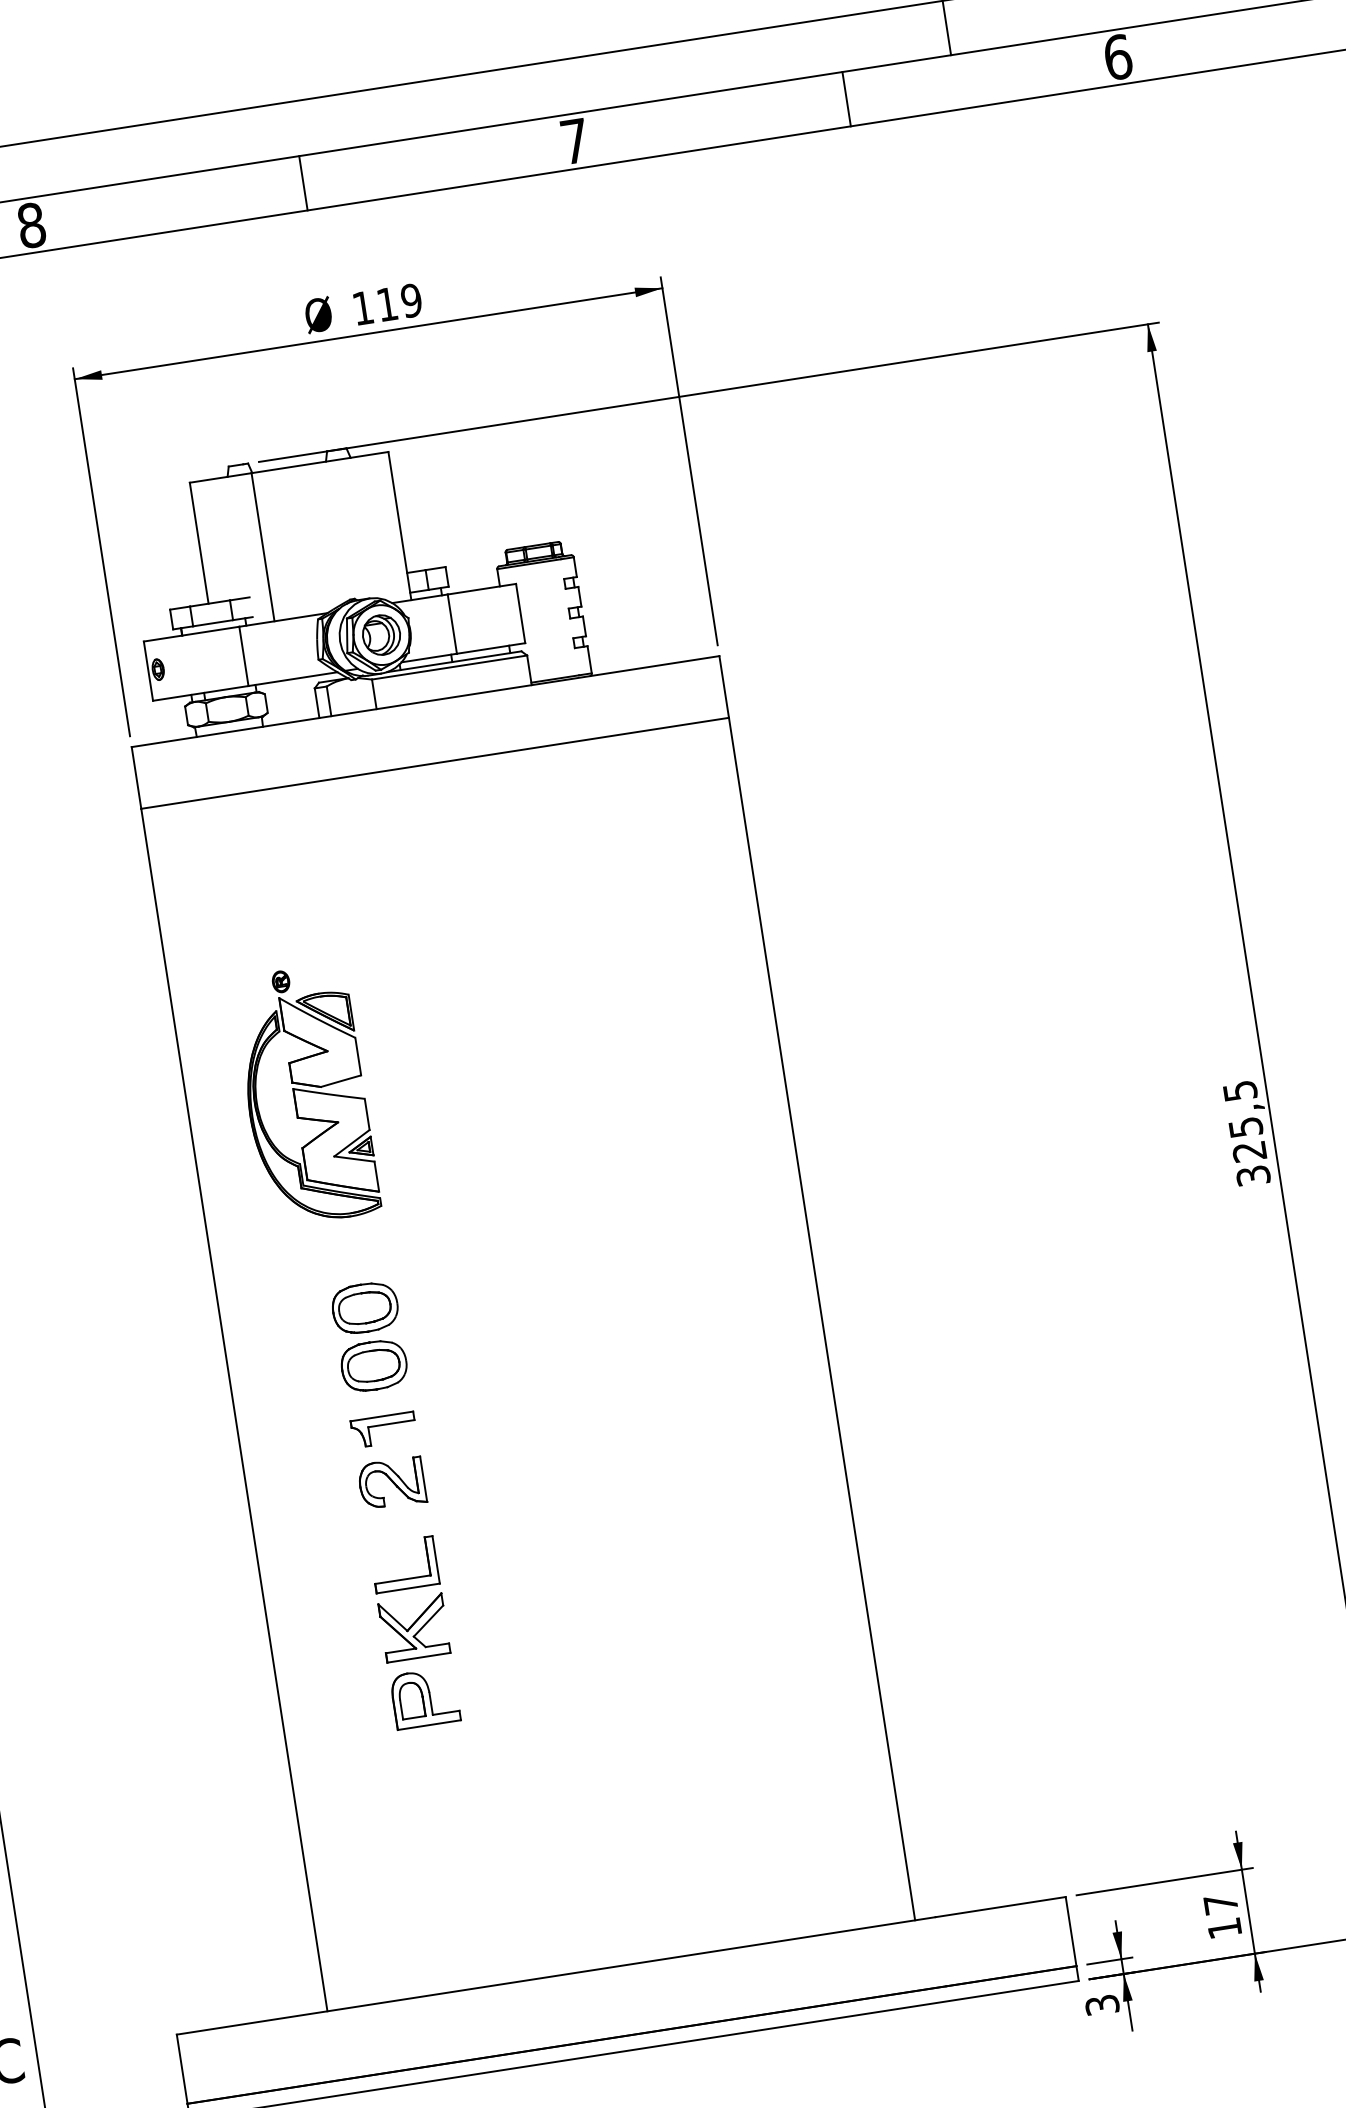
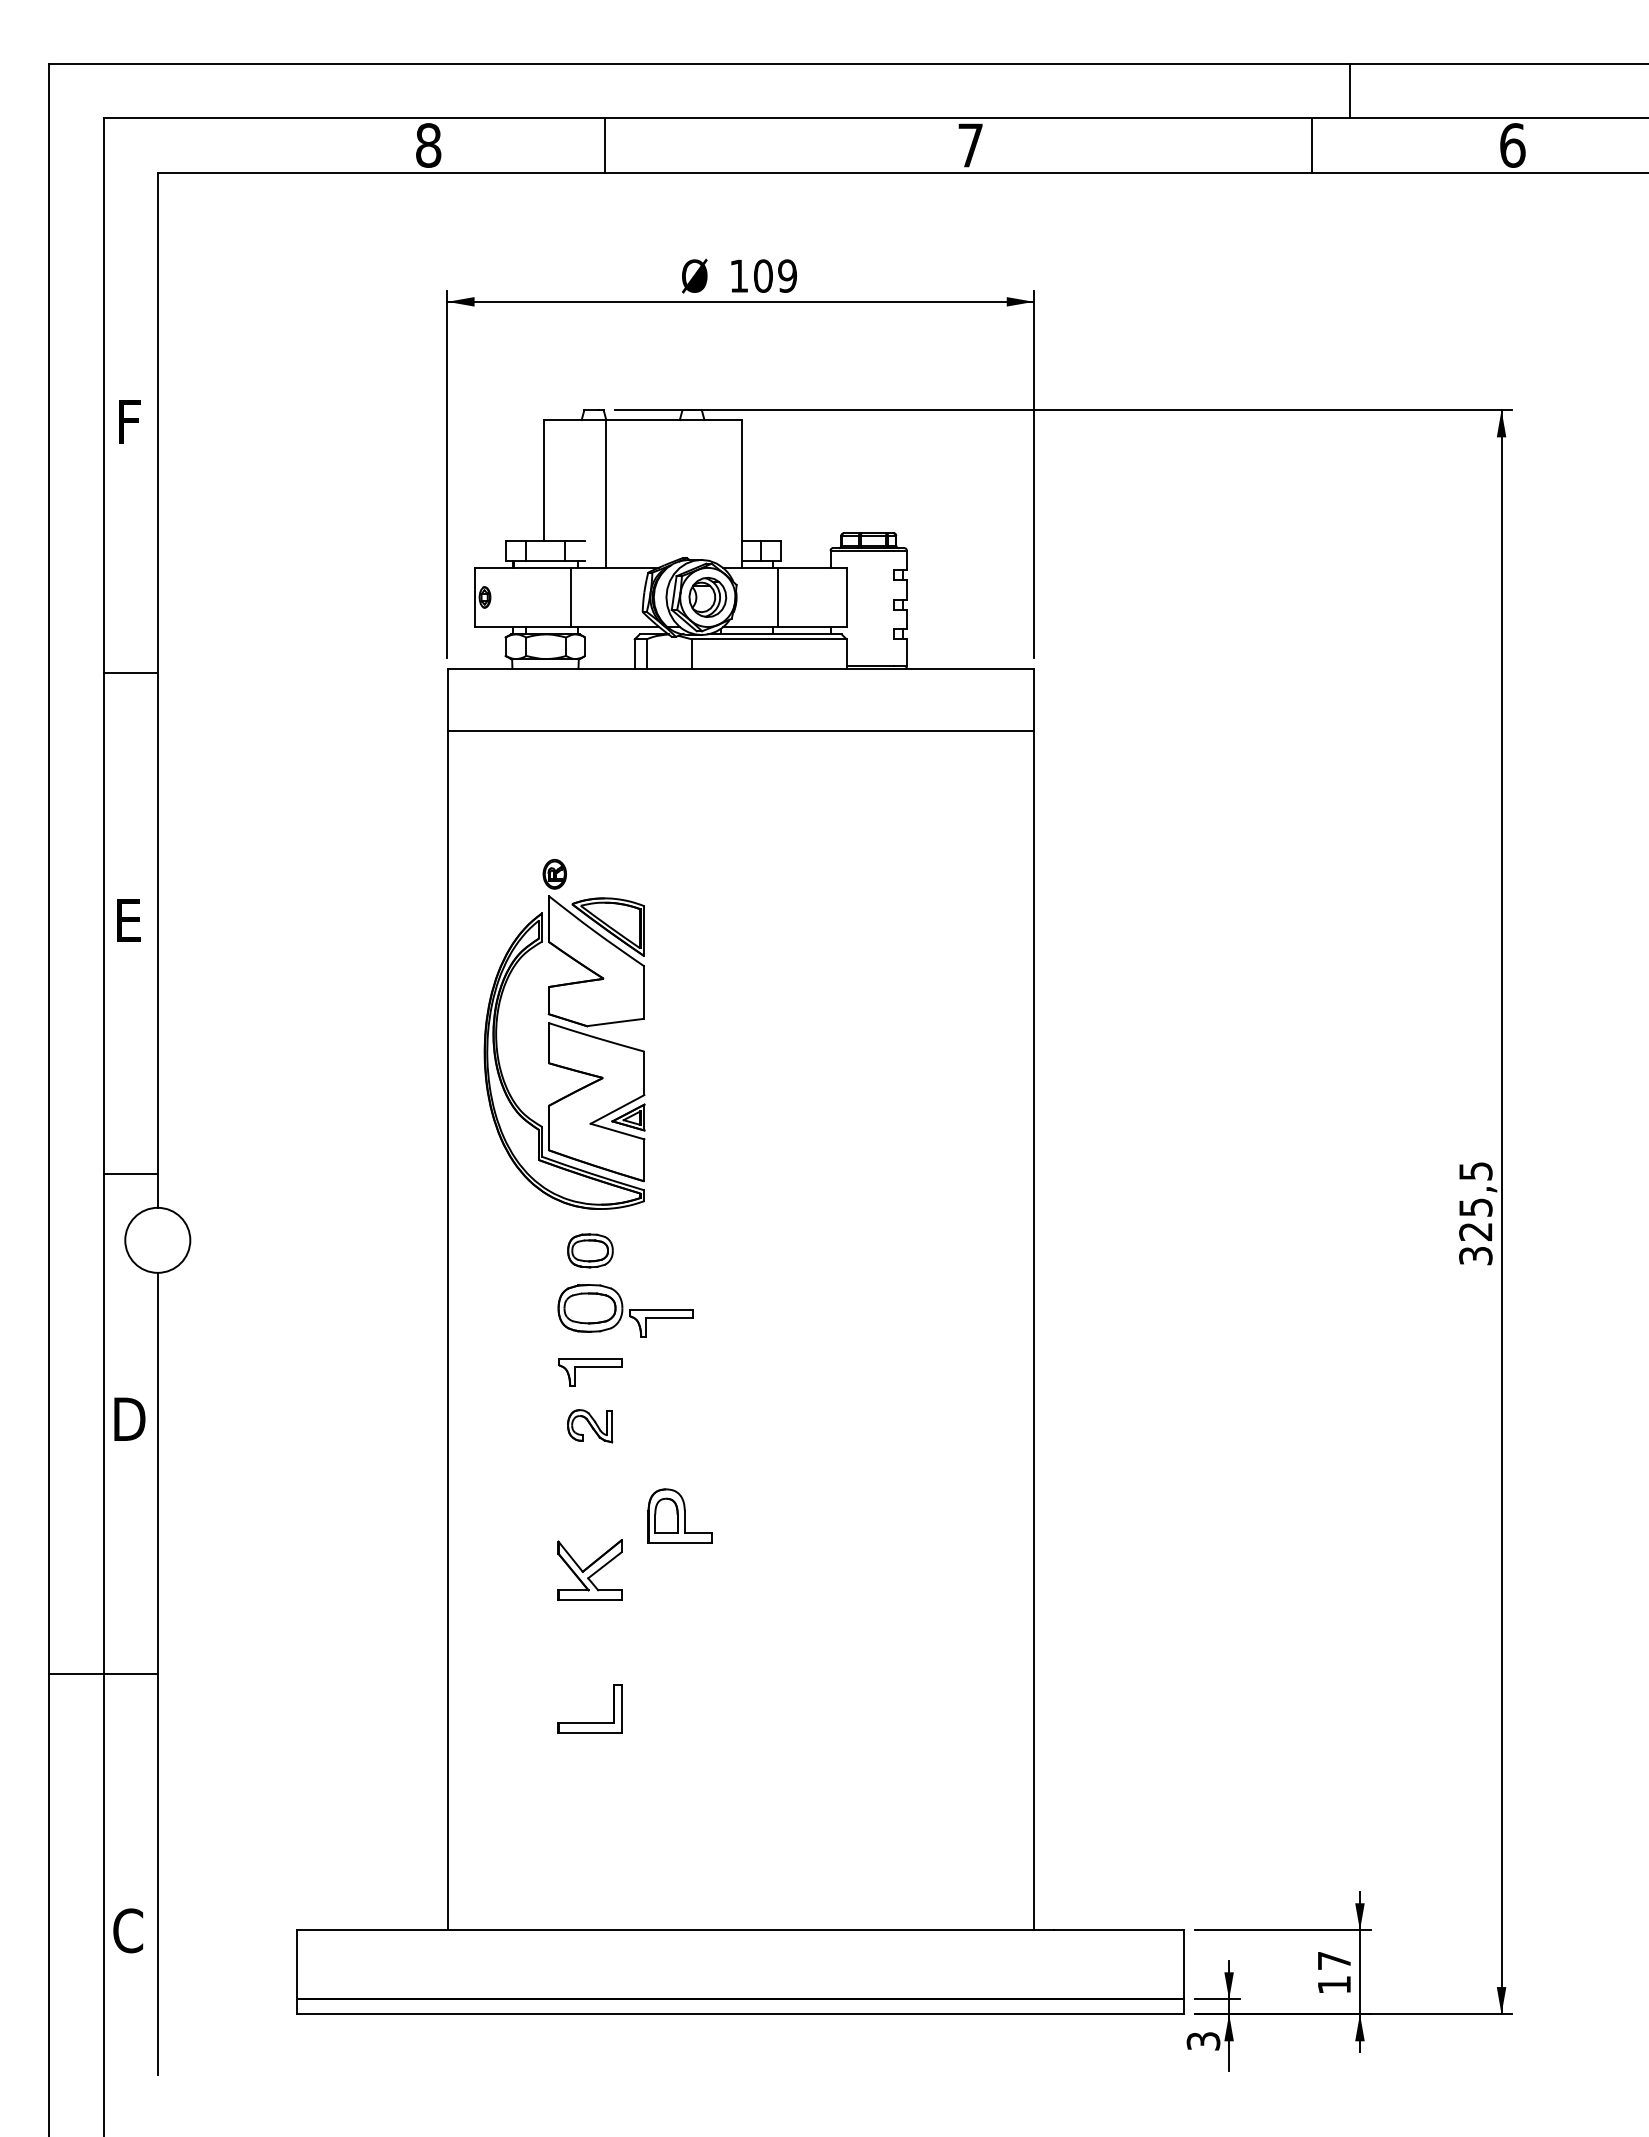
line: (846, 99) -> (1311, 145), moved
line: (303, 183) -> (604, 145), moved
text: (387, 303) -> (763, 275), 119 -> 109
part: (305, 1095) -> (564, 1034), size x1.4
part: (365, 1307) -> (590, 1250), size x0.7
part: (447, 1369) -> (661, 1323), added
part: (391, 1484) -> (589, 1426), size x0.7
part: (406, 1578) -> (589, 1722), moved
part: (424, 1697) -> (679, 1515), moved

